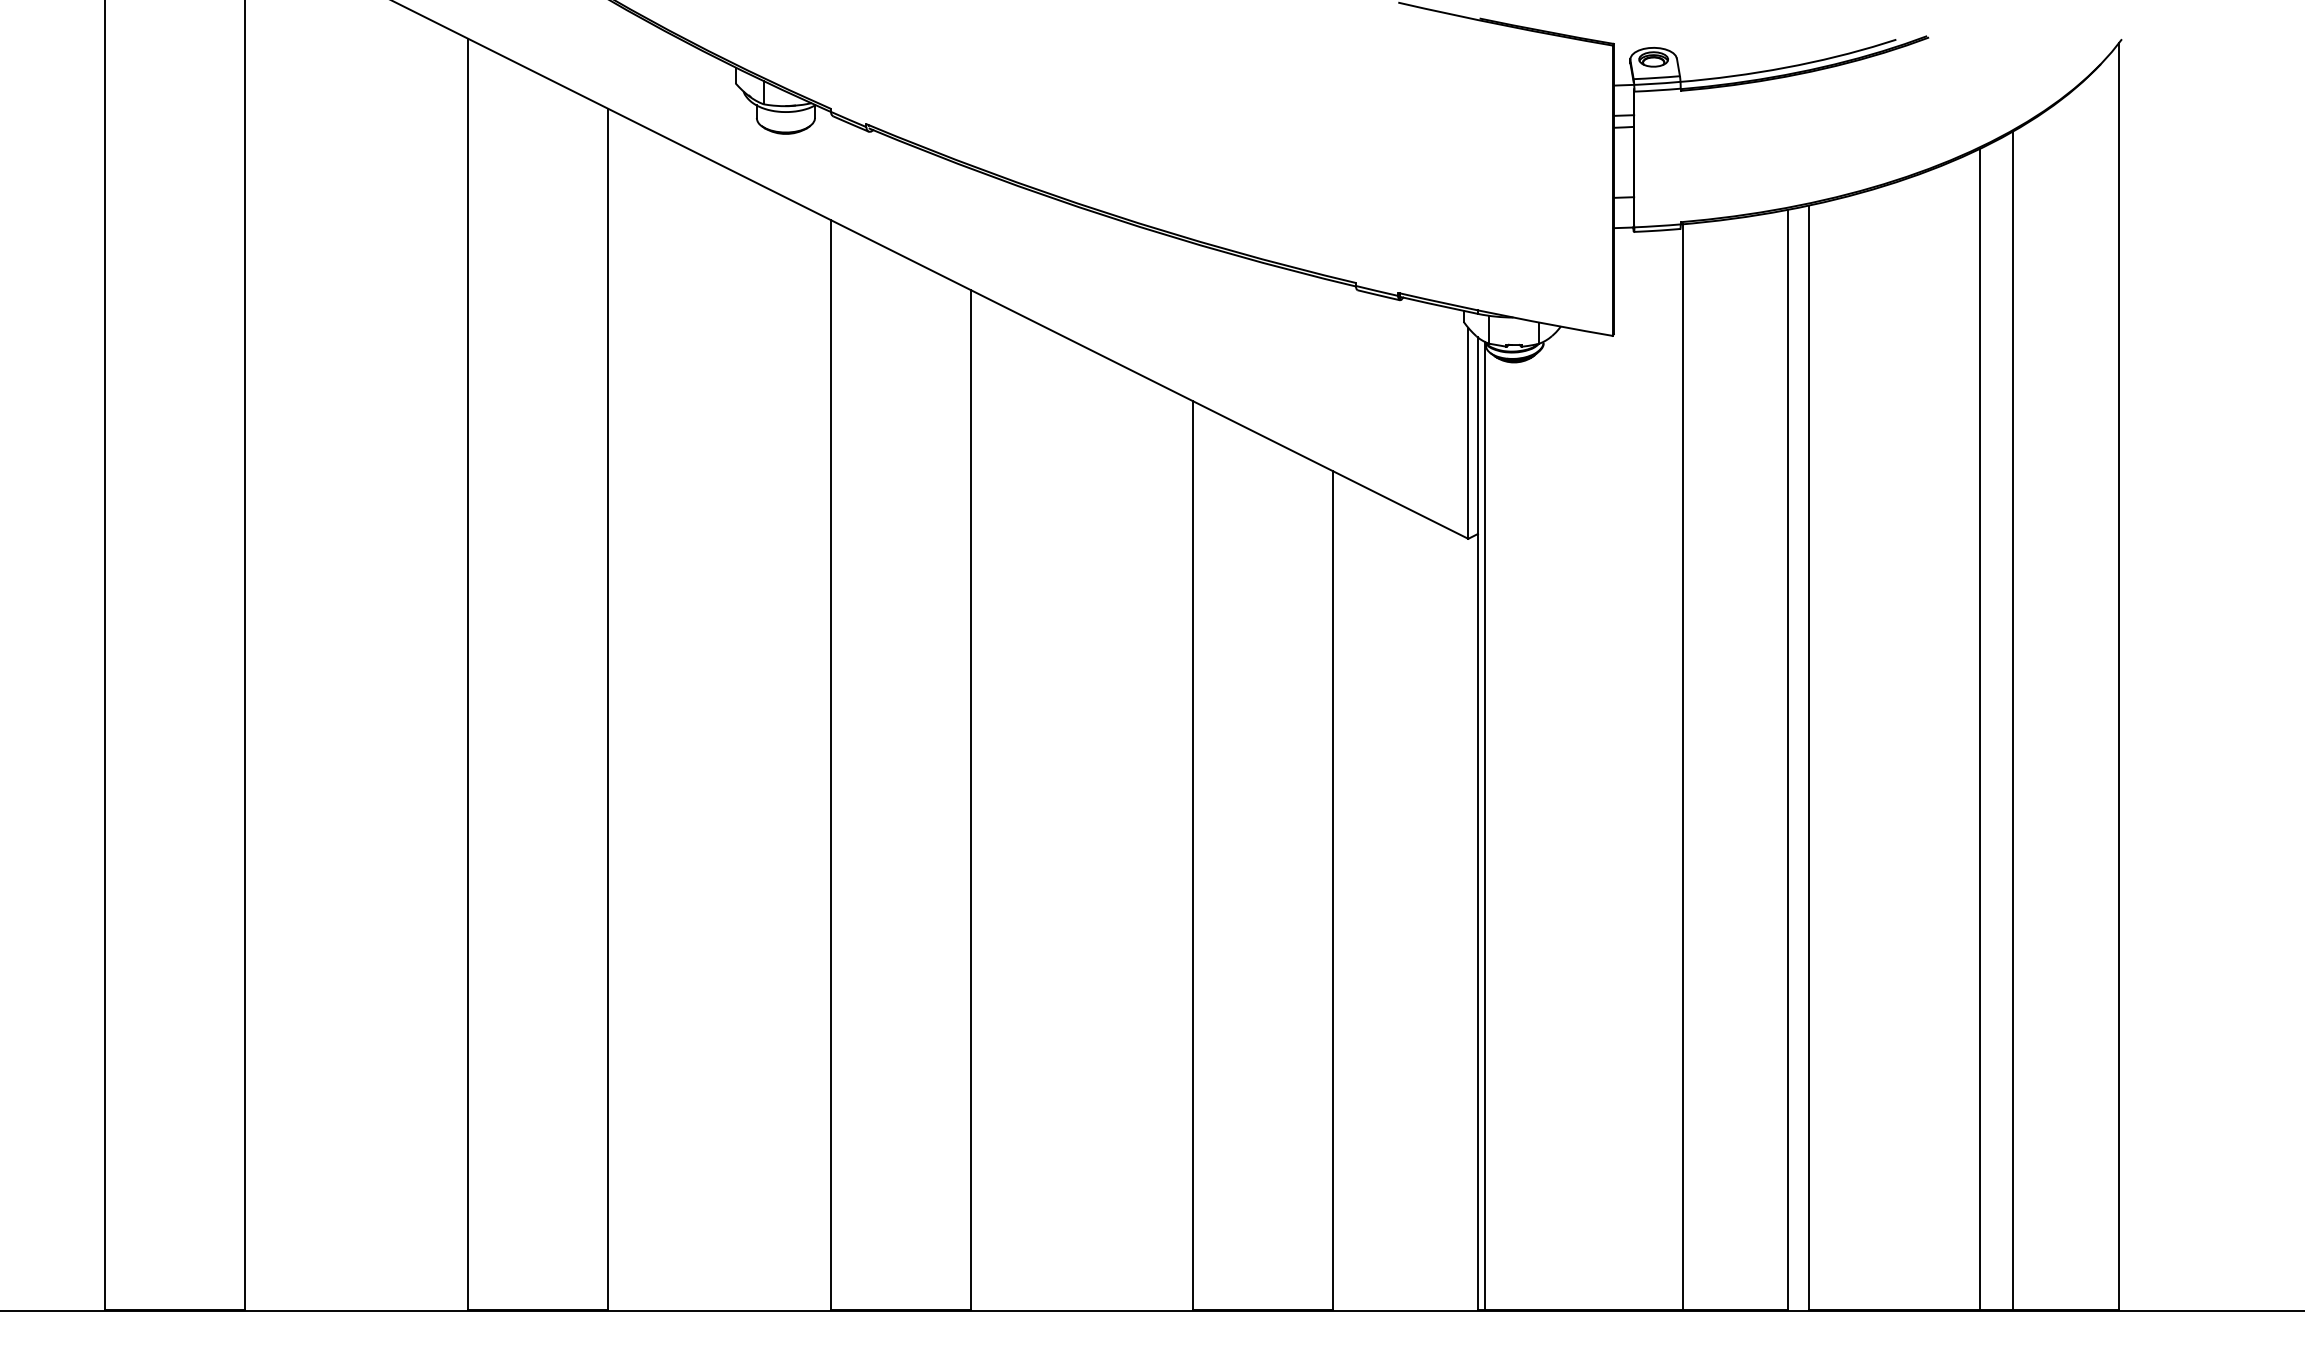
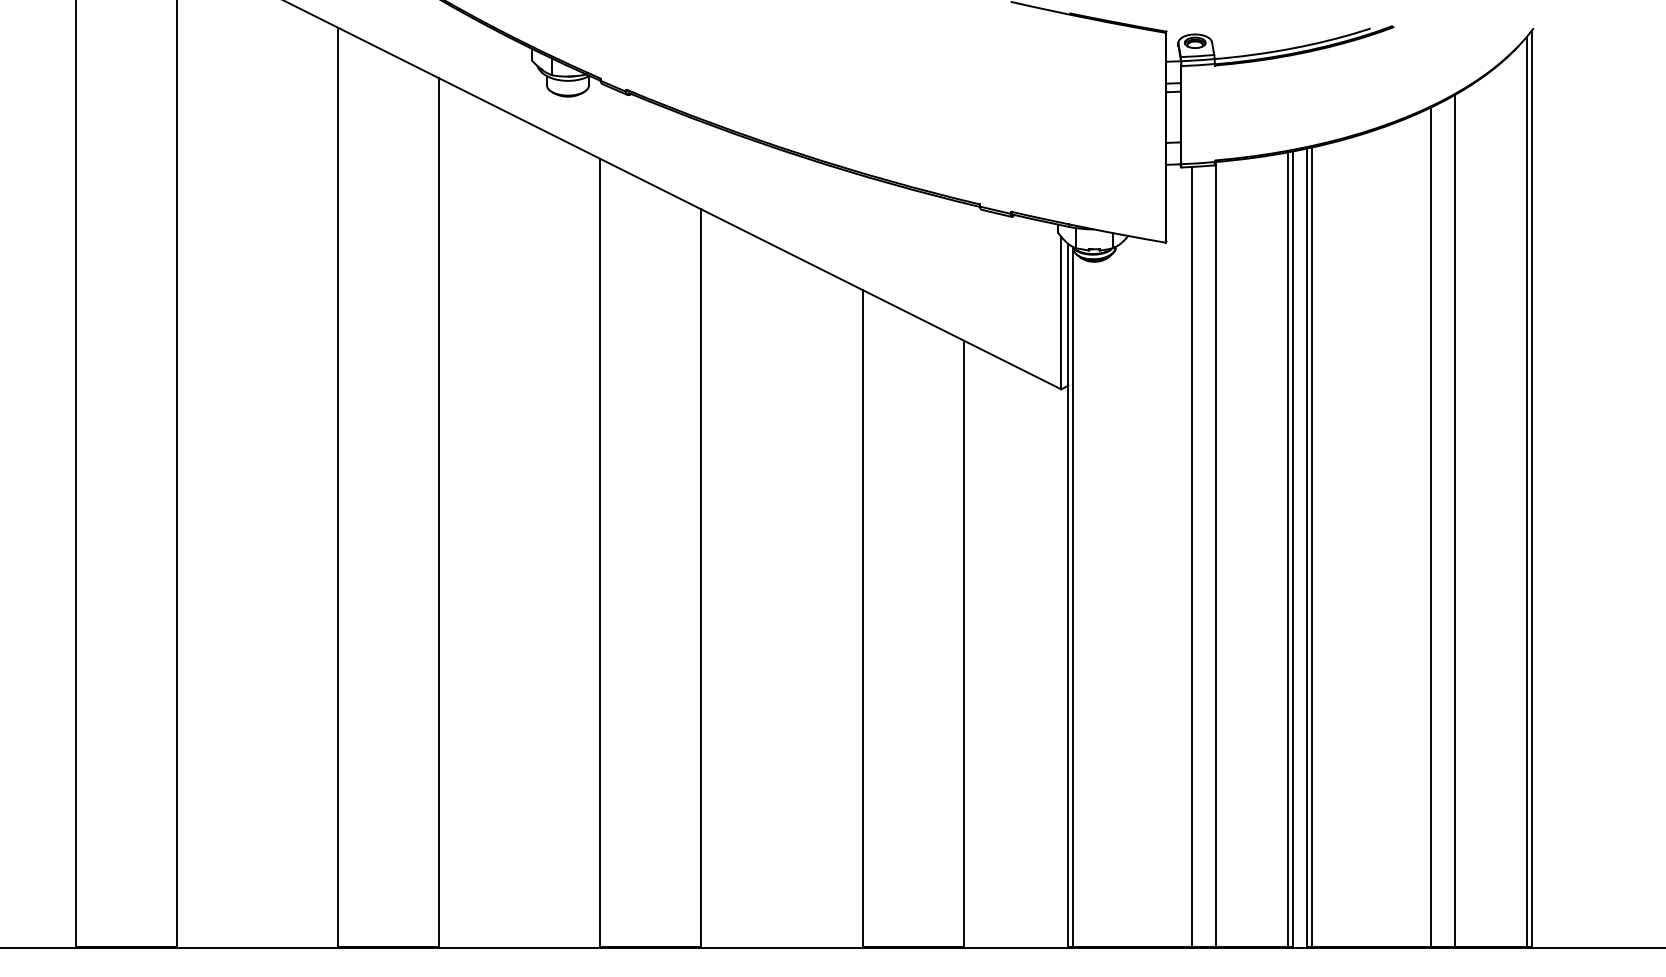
line: (2111, 680) -> (1526, 491), added
line: (1815, 756) -> (1312, 546), added
line: (1781, 760) -> (1287, 549), added
line: (1649, 770) -> (1192, 556), added

